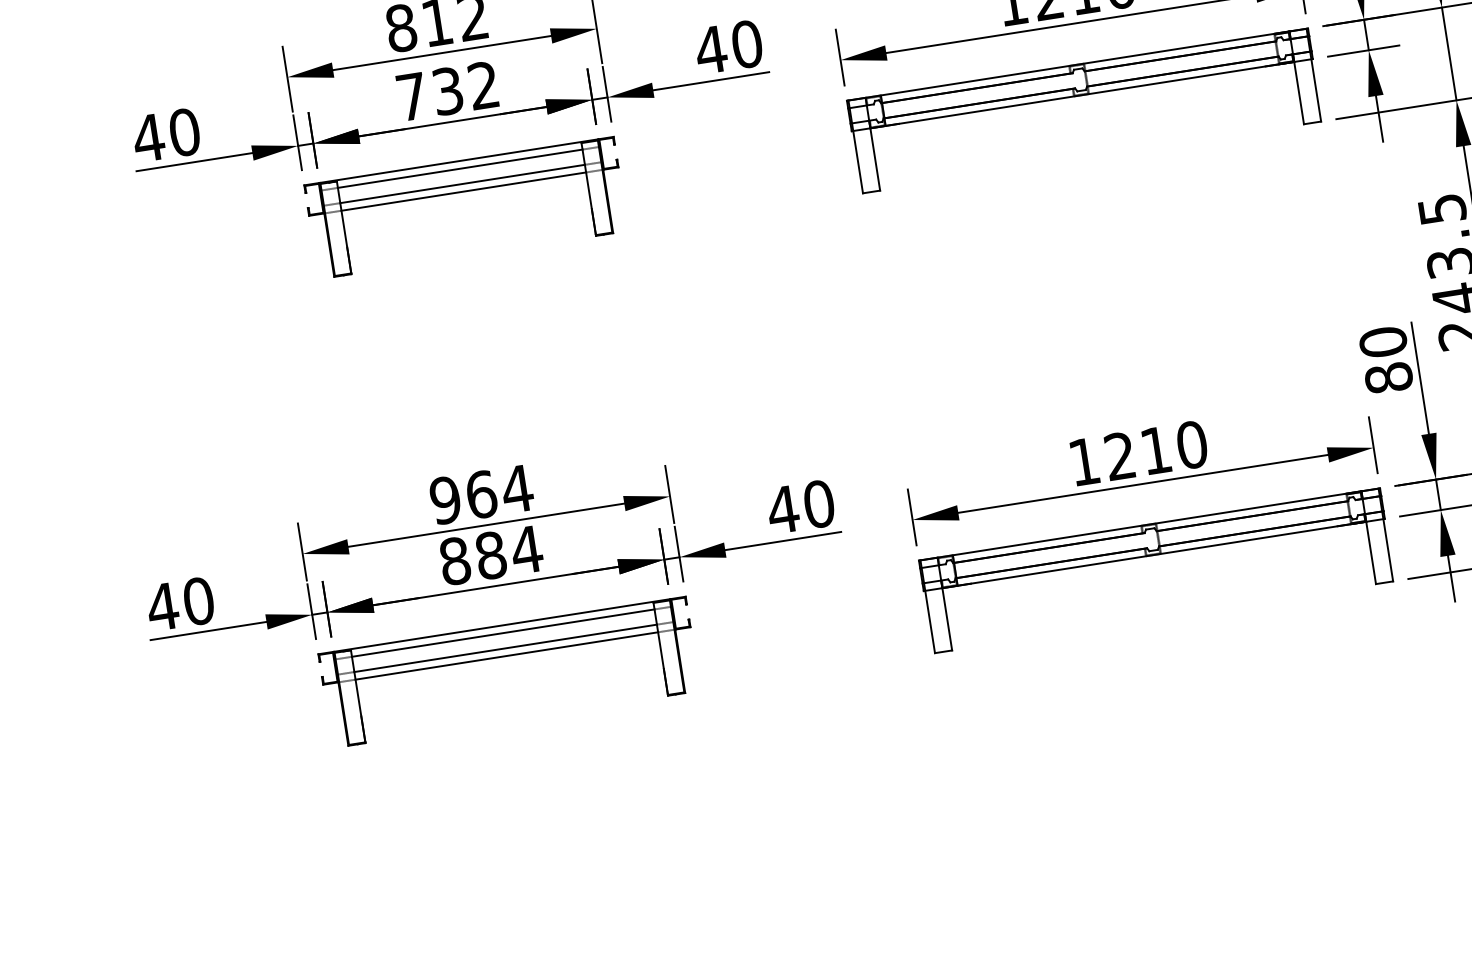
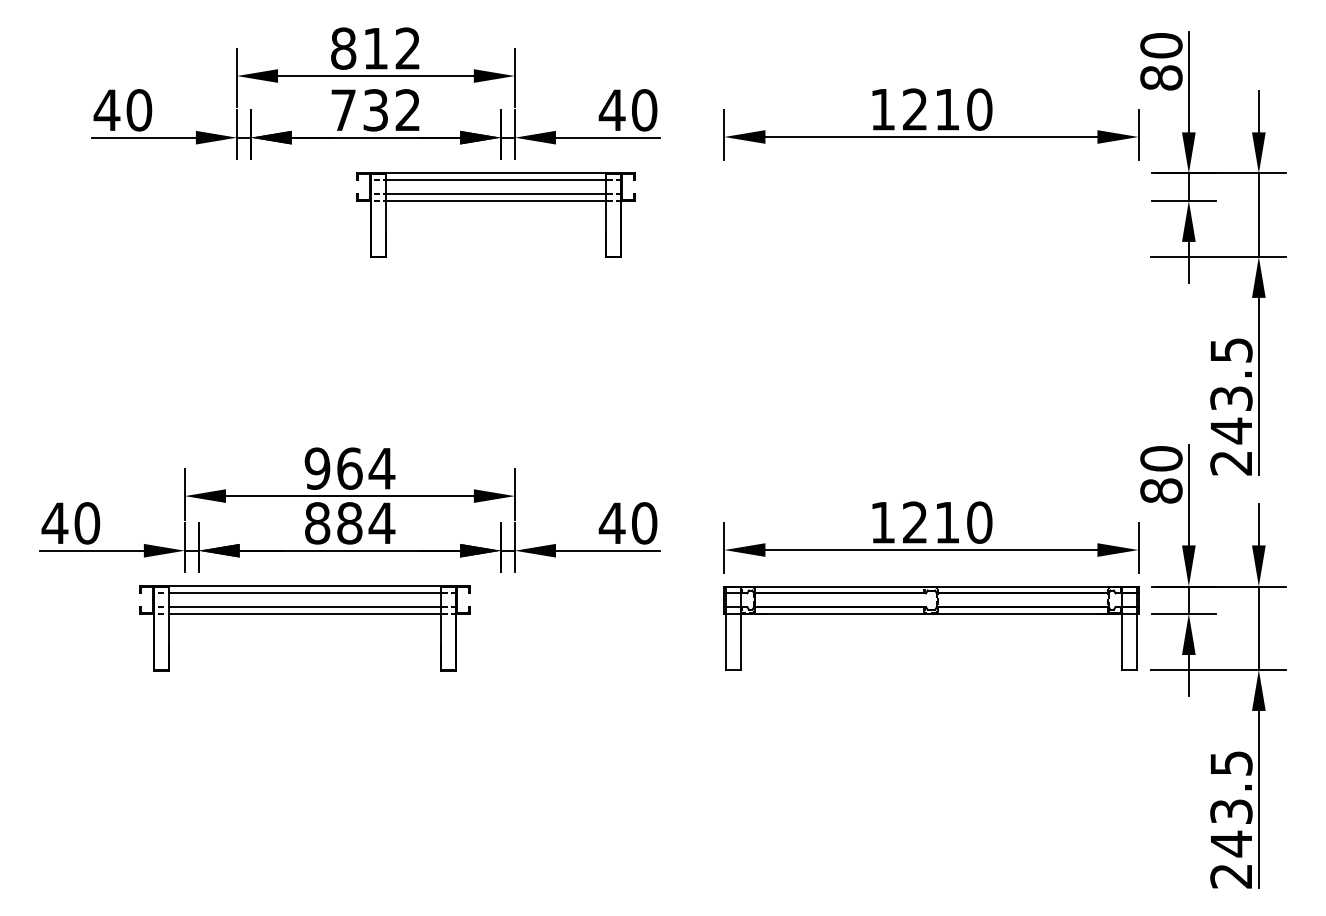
part: (1082, 95) -> (931, 201), removed
part: (463, 192) -> (495, 201), moved
part: (506, 657) -> (304, 614), moved

